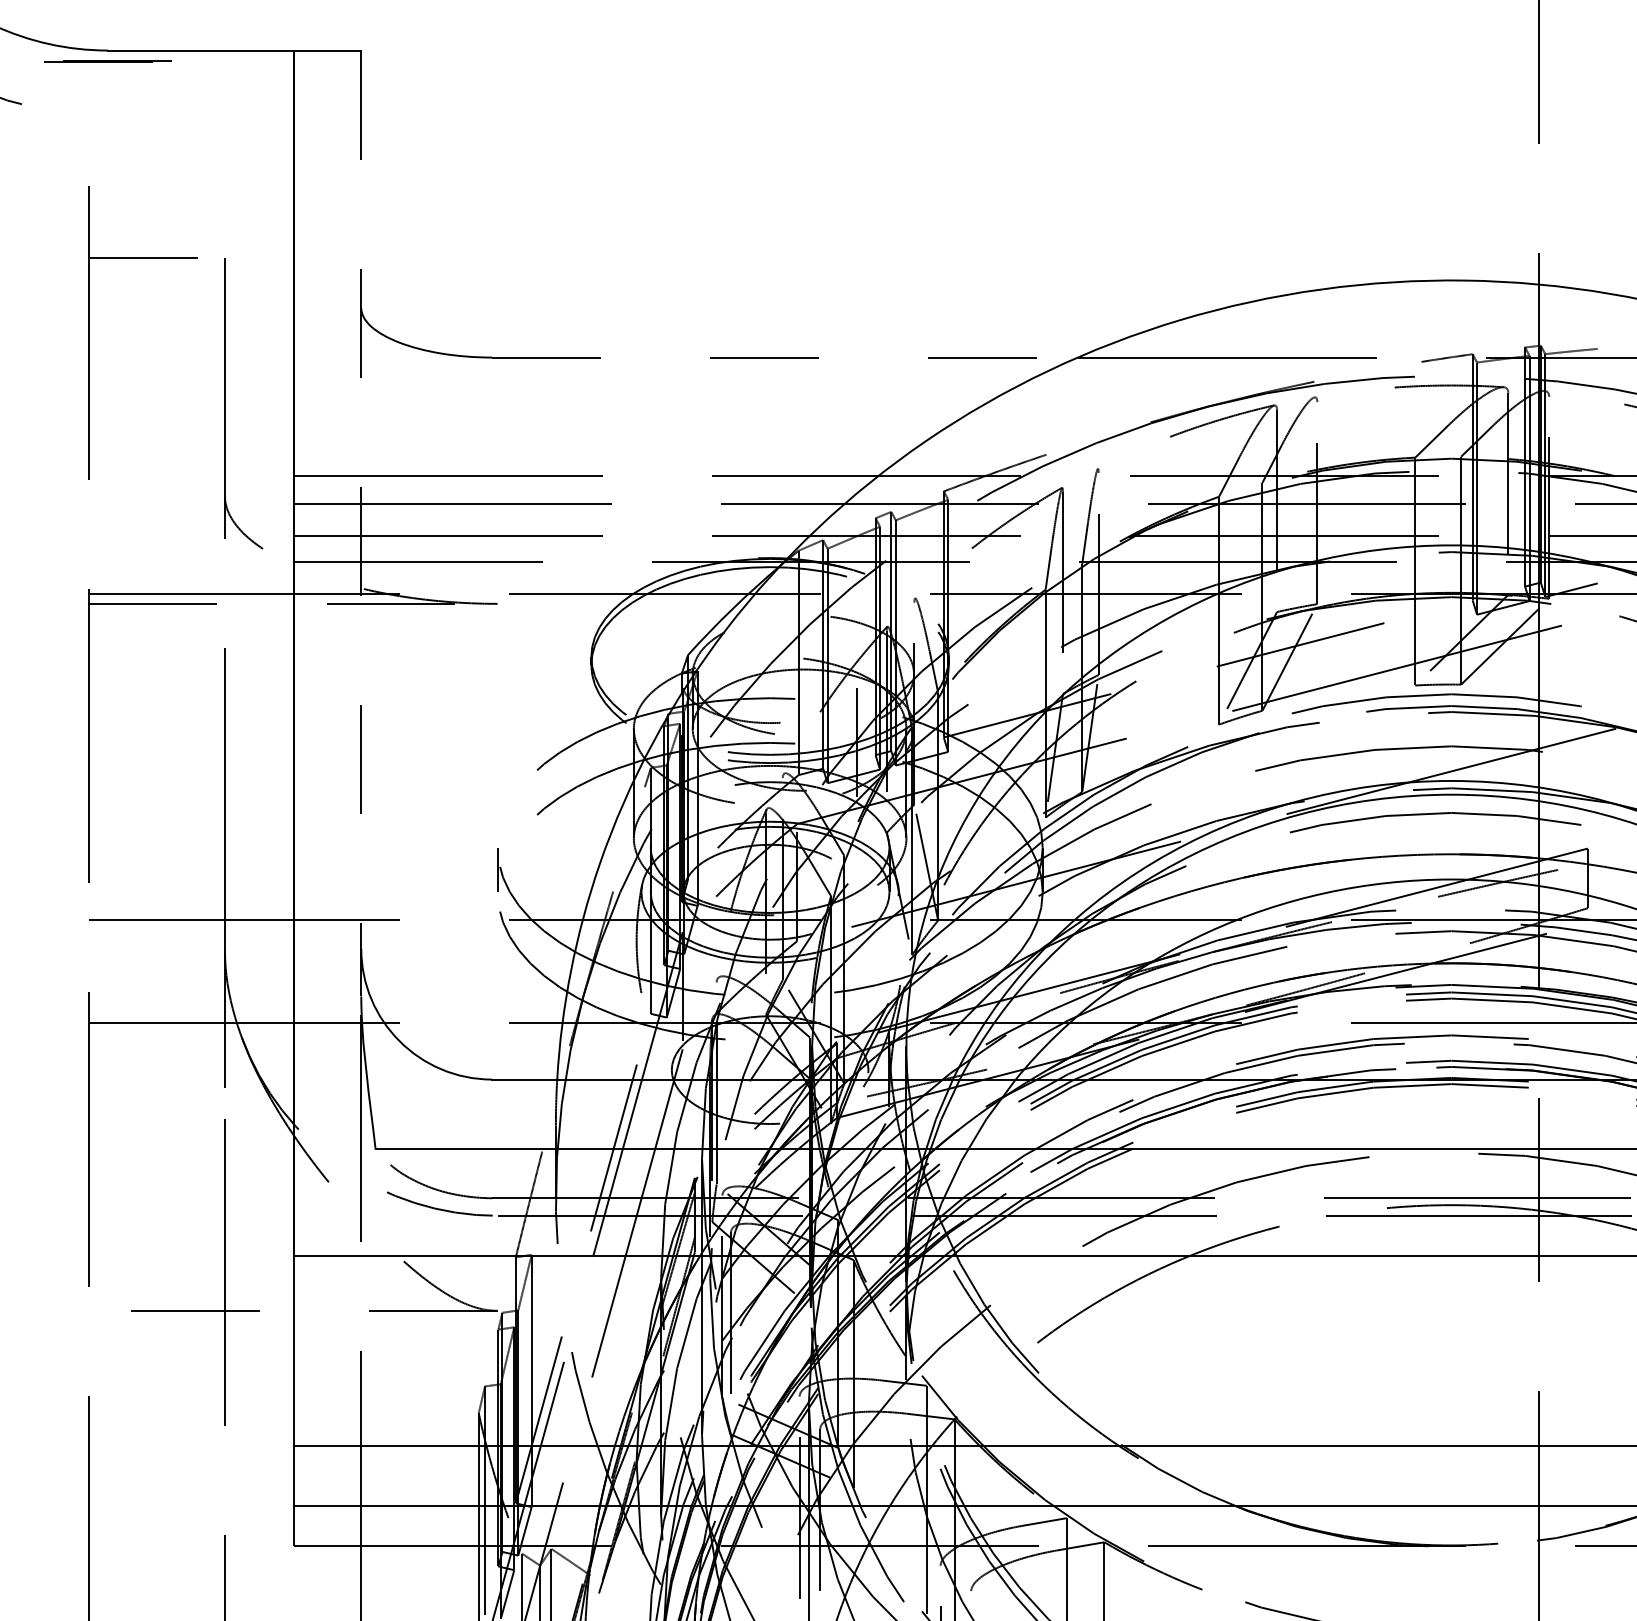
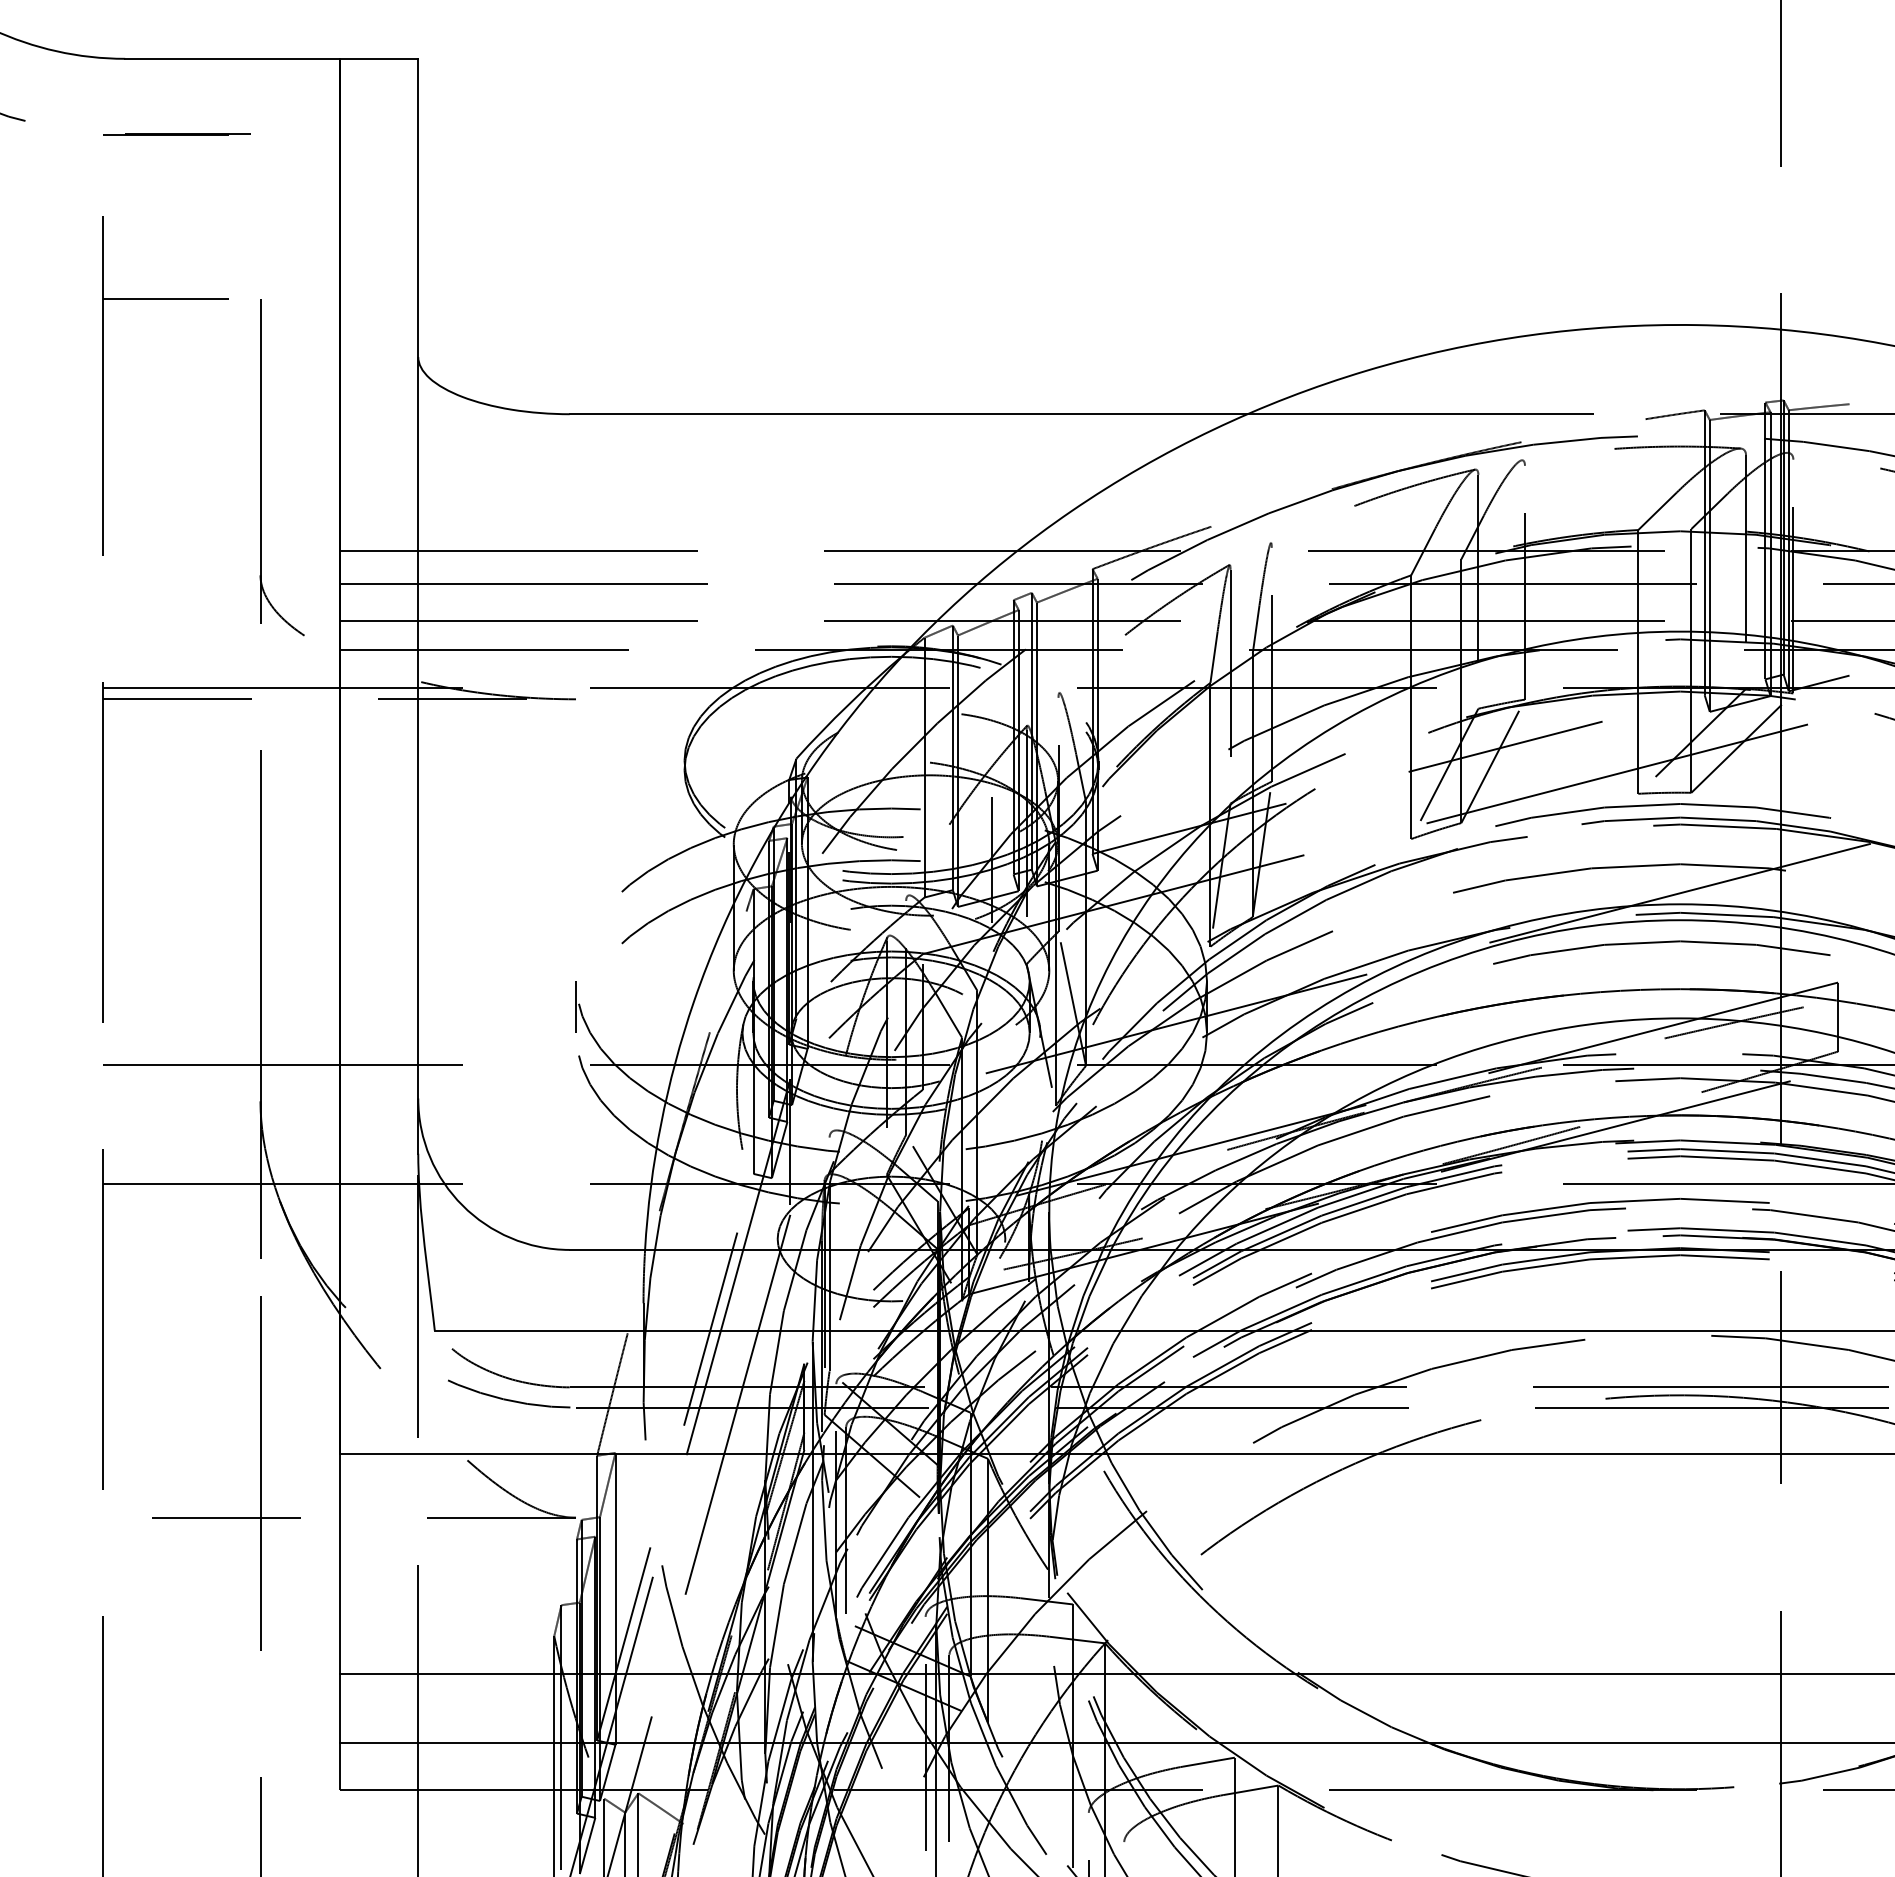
line: (107, 61) -> (176, 134), moved
line: (784, 357) -> (908, 414), dashed -> solid
line: (361, 523) -> (418, 606), dashed -> solid

